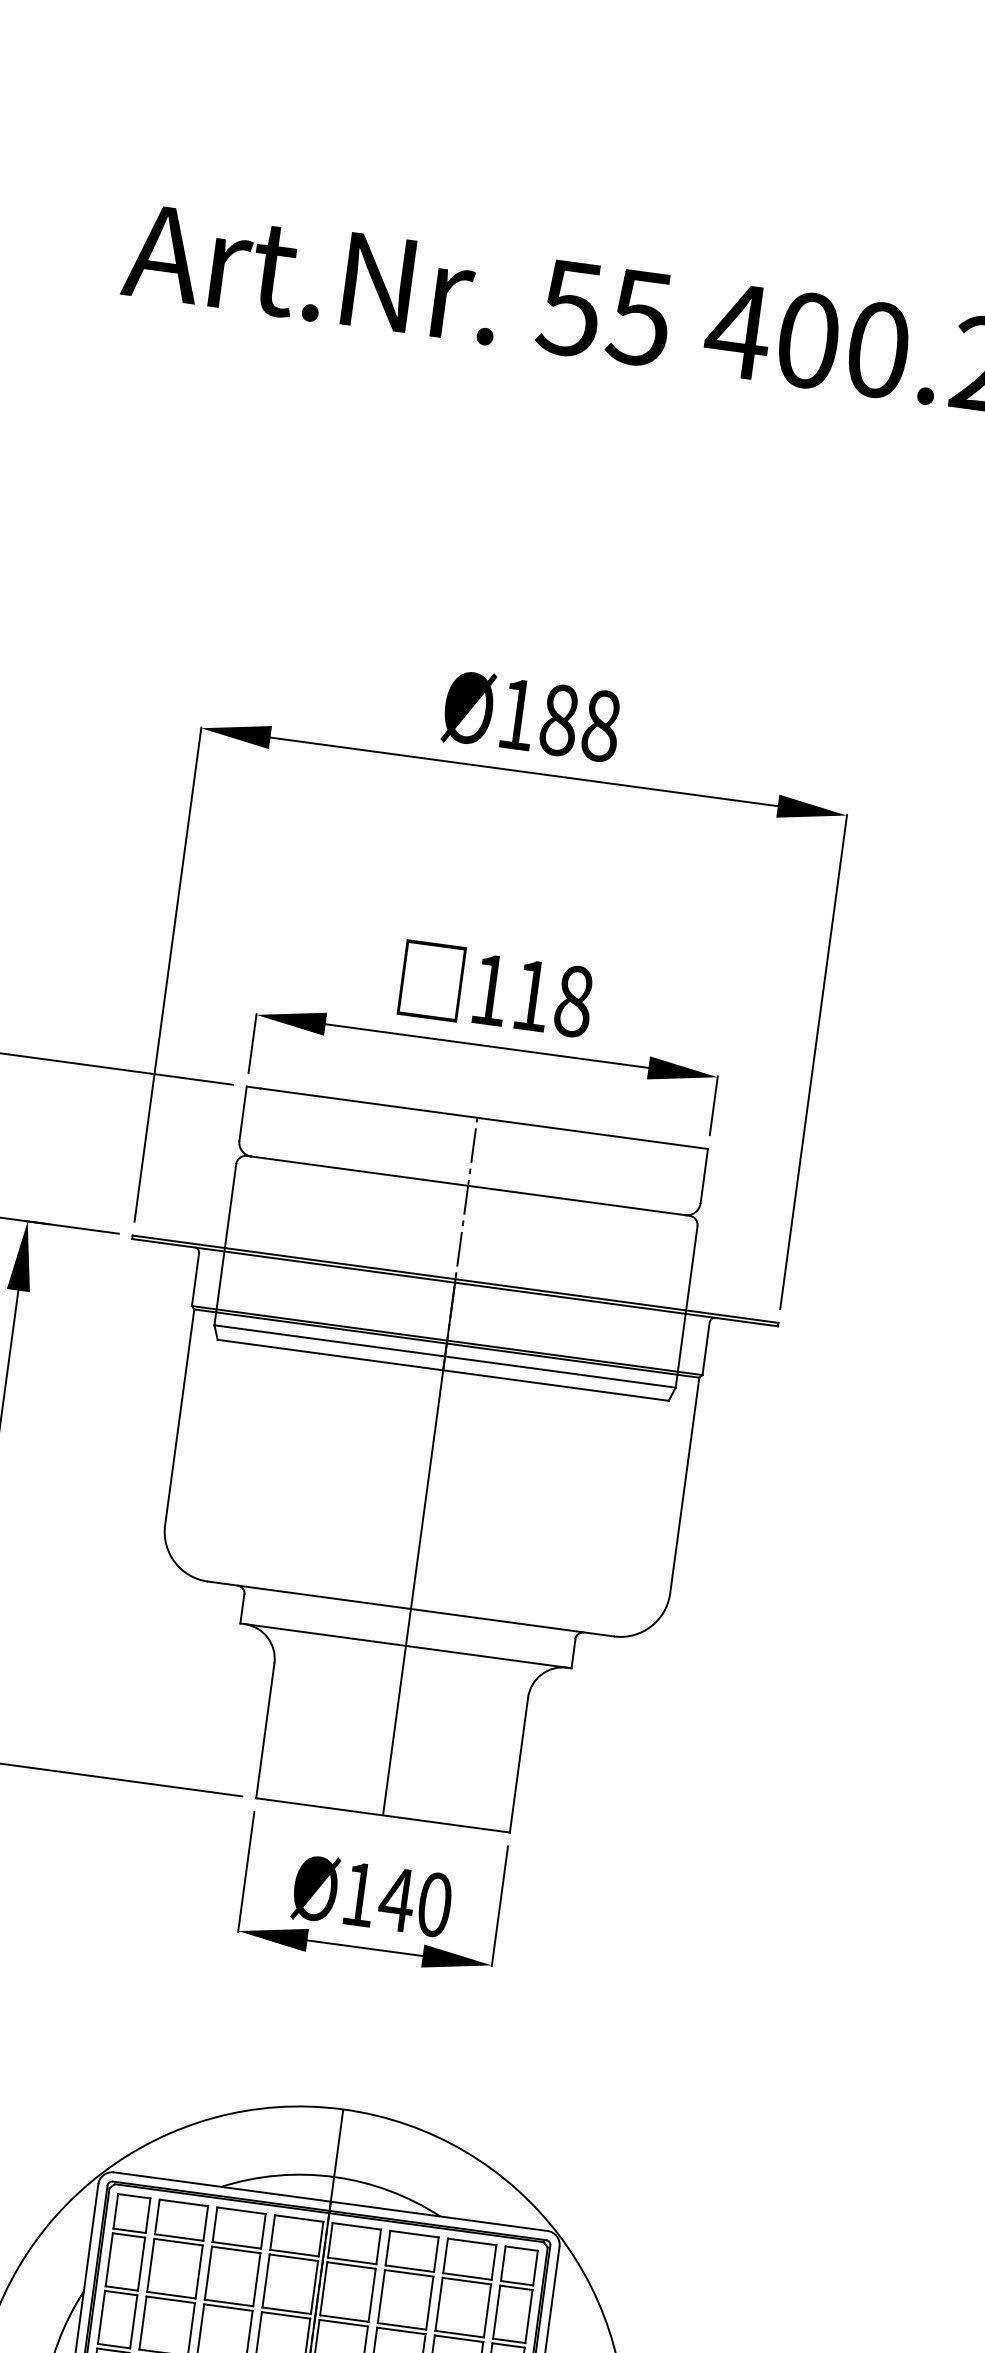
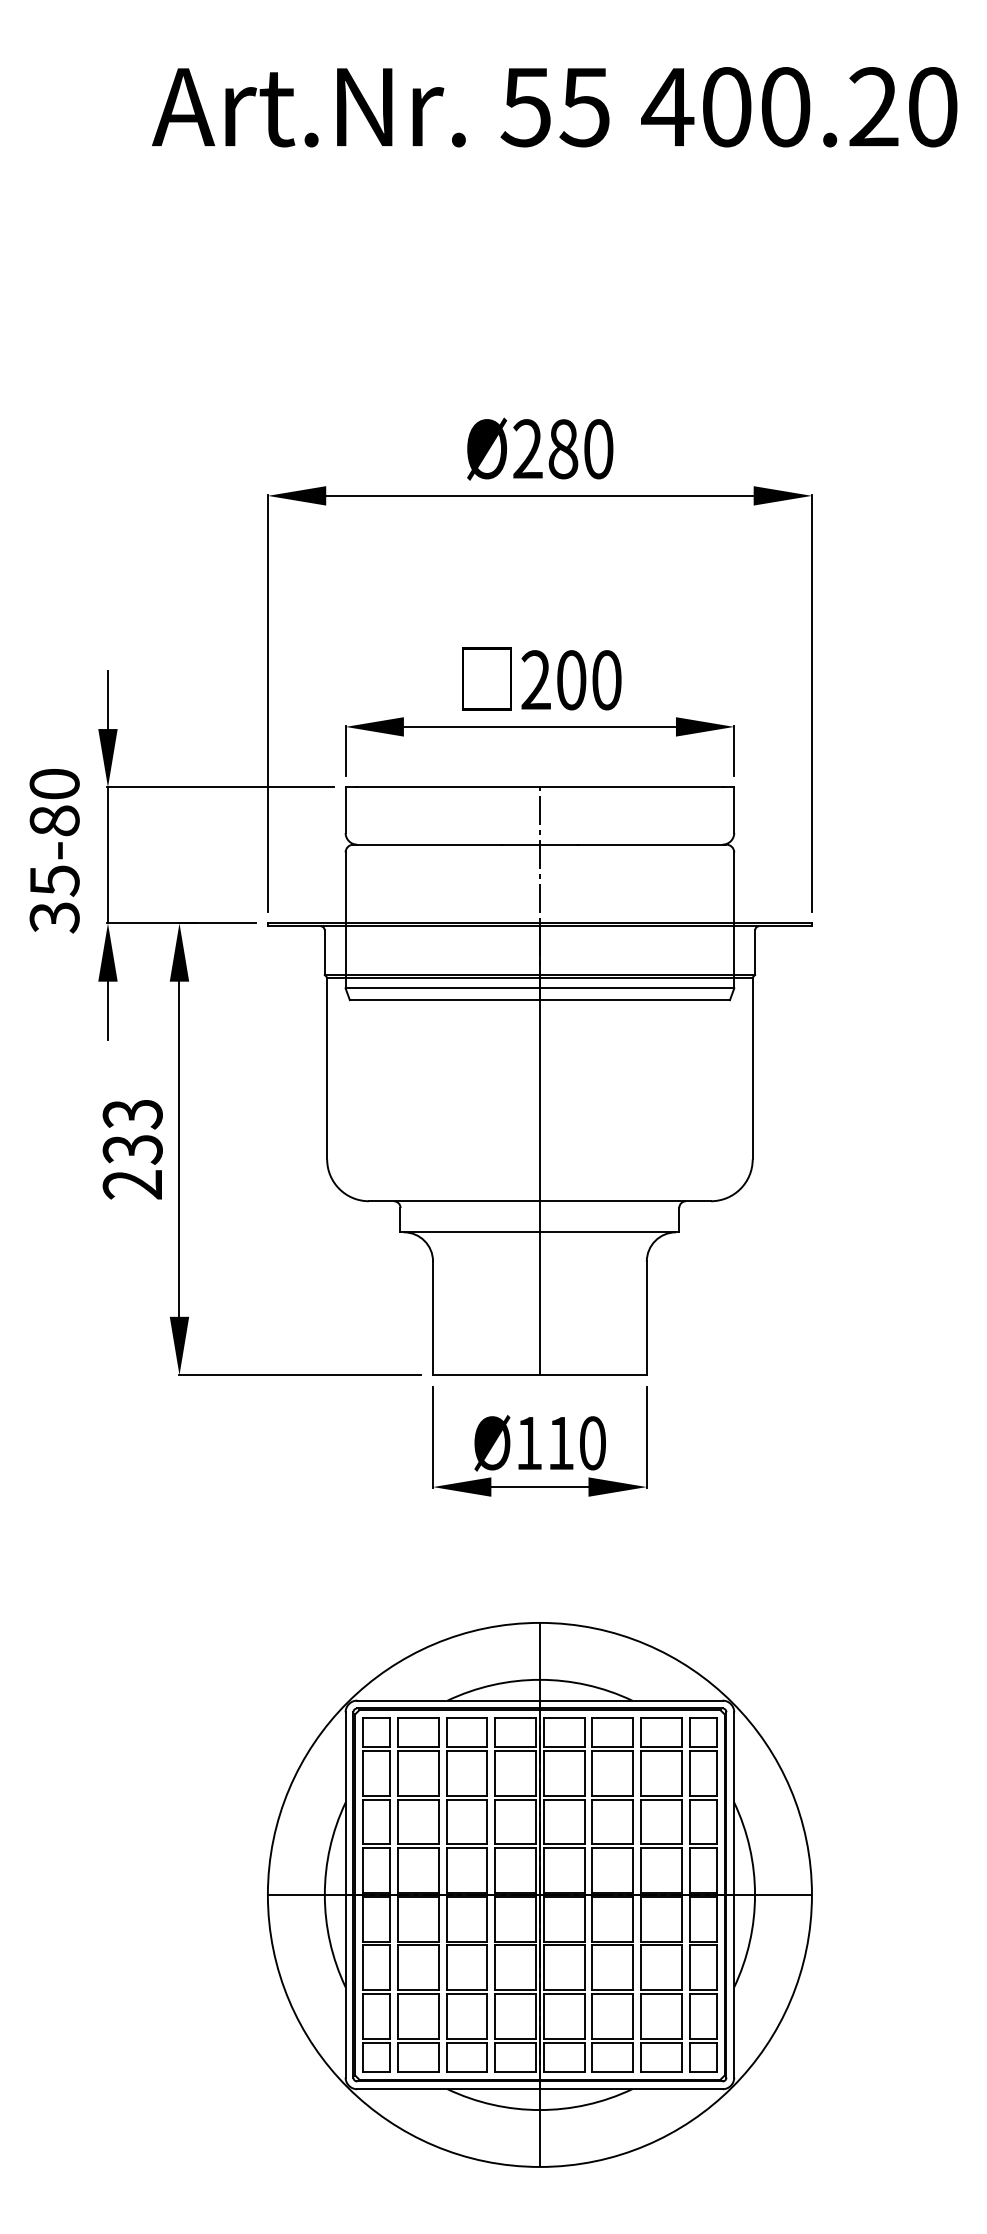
text: (559, 720) -> (563, 449), Ø188 -> Ø280
text: (531, 996) -> (571, 680), 118 -> 200
text: (396, 1899) -> (560, 1443), Ø140 -> Ø110

